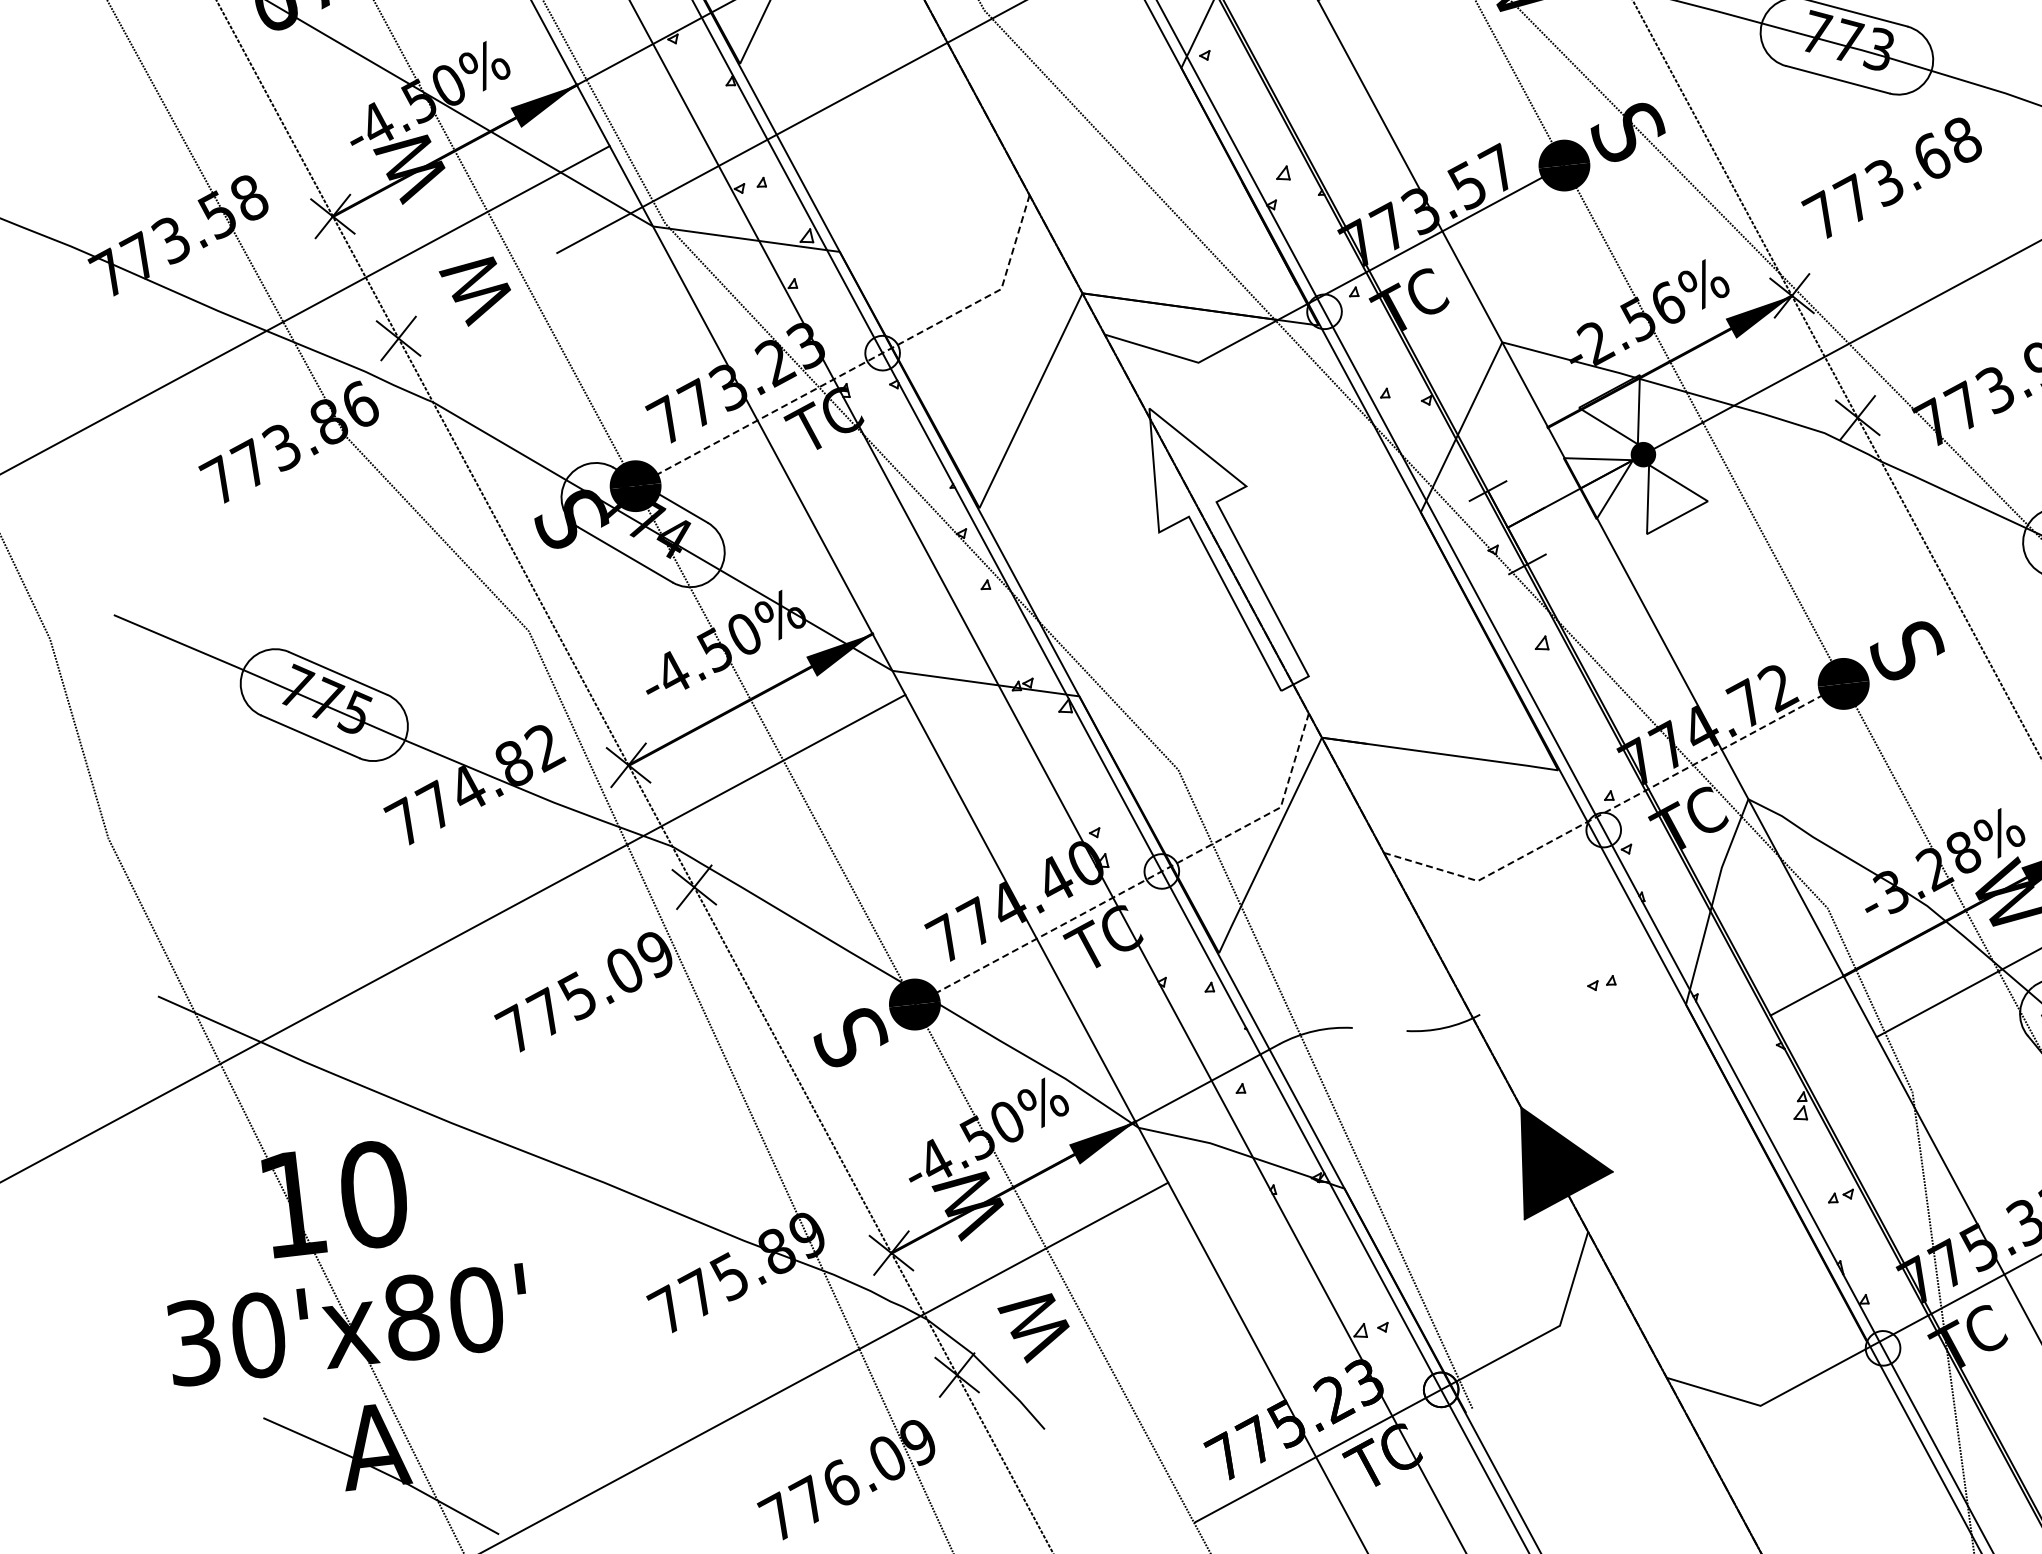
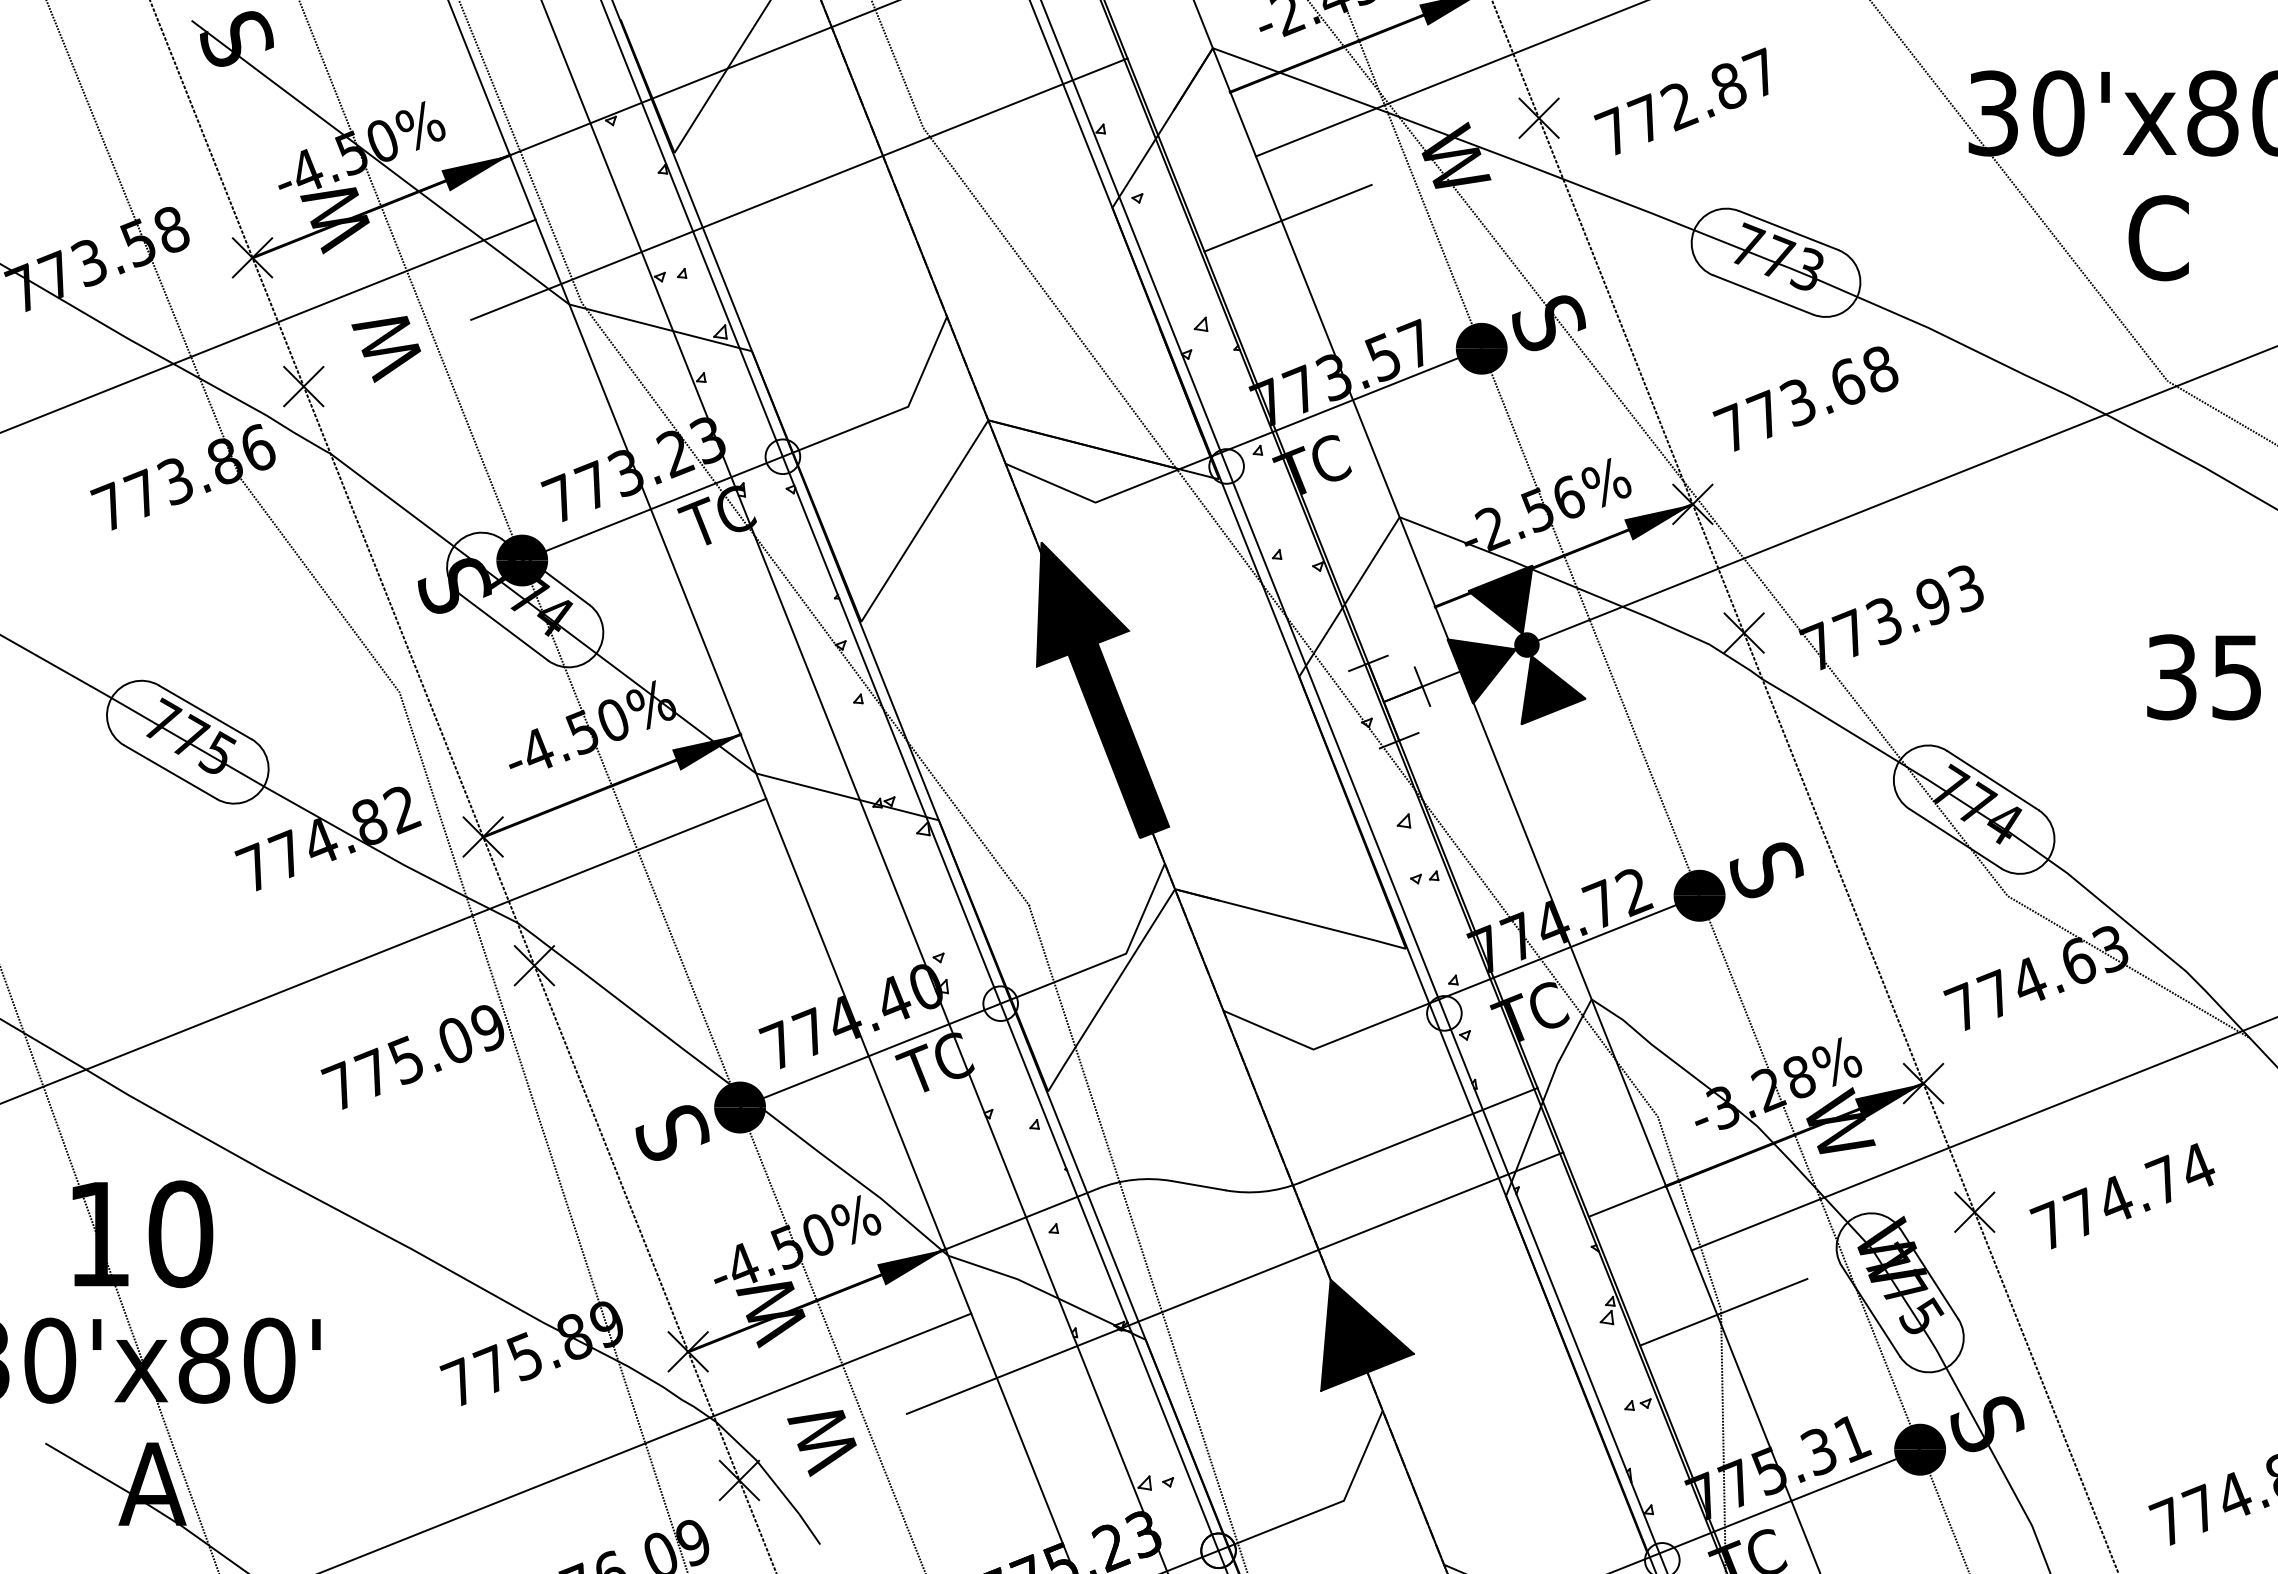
line: (1356, 57) -> (1287, 217), added
line: (862, 364) -> (761, 465), dashed -> solid
fill: (1611, 412) -> (1500, 599), added
fill: (1601, 486) -> (1481, 671), added
fill: (1674, 495) -> (1553, 689), added
line: (1544, 507) -> (1422, 686), added
fill: (1226, 548) -> (1102, 690), added
line: (1617, 806) -> (1460, 991), dashed -> solid
line: (1140, 882) -> (978, 1012), dashed -> solid
line: (1592, 954) -> (1418, 1135), added
part: (1601, 983) -> (1424, 877), moved
line: (1379, 1029) -> (1198, 1185), added
line: (1915, 1094) -> (1723, 1311), added
line: (1426, 1121) -> (1234, 1282), added

